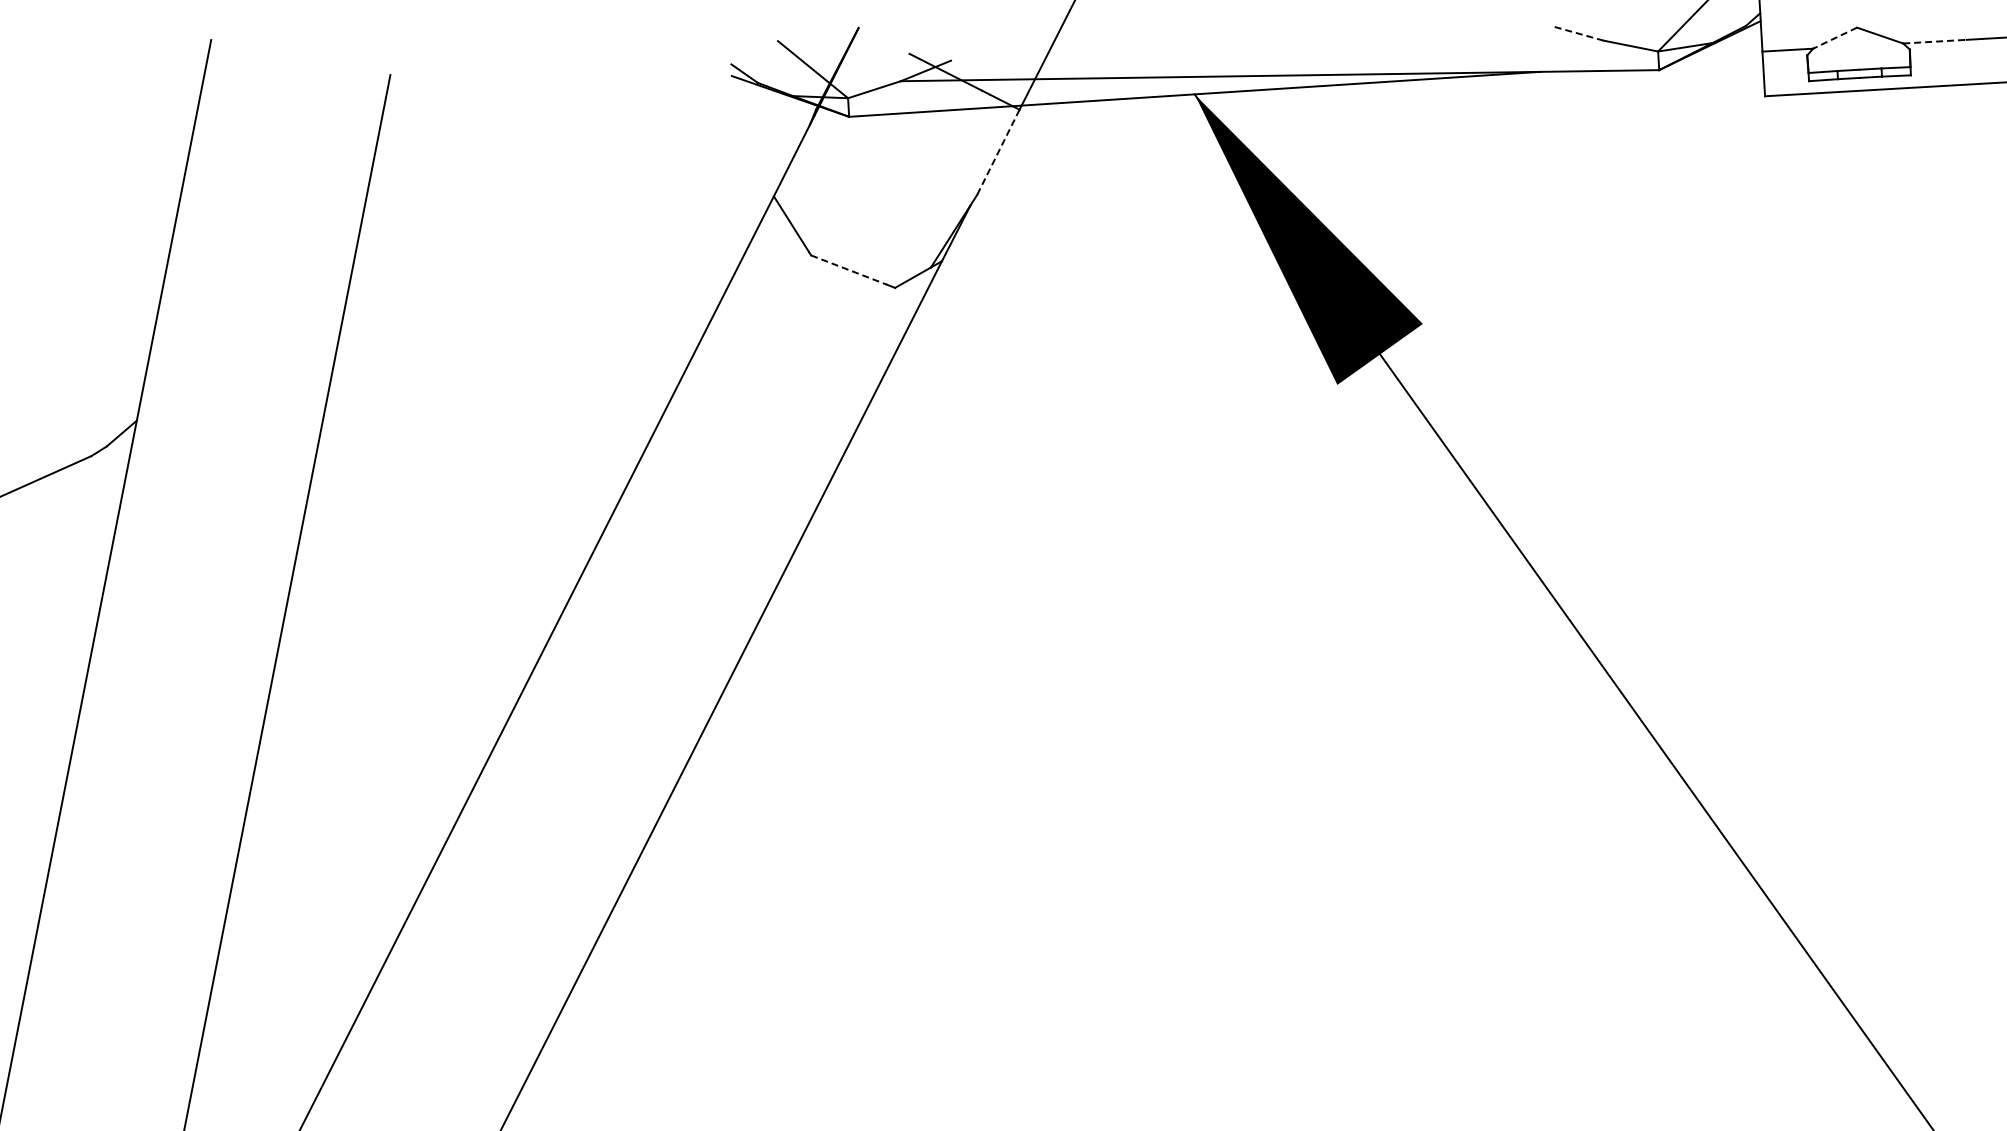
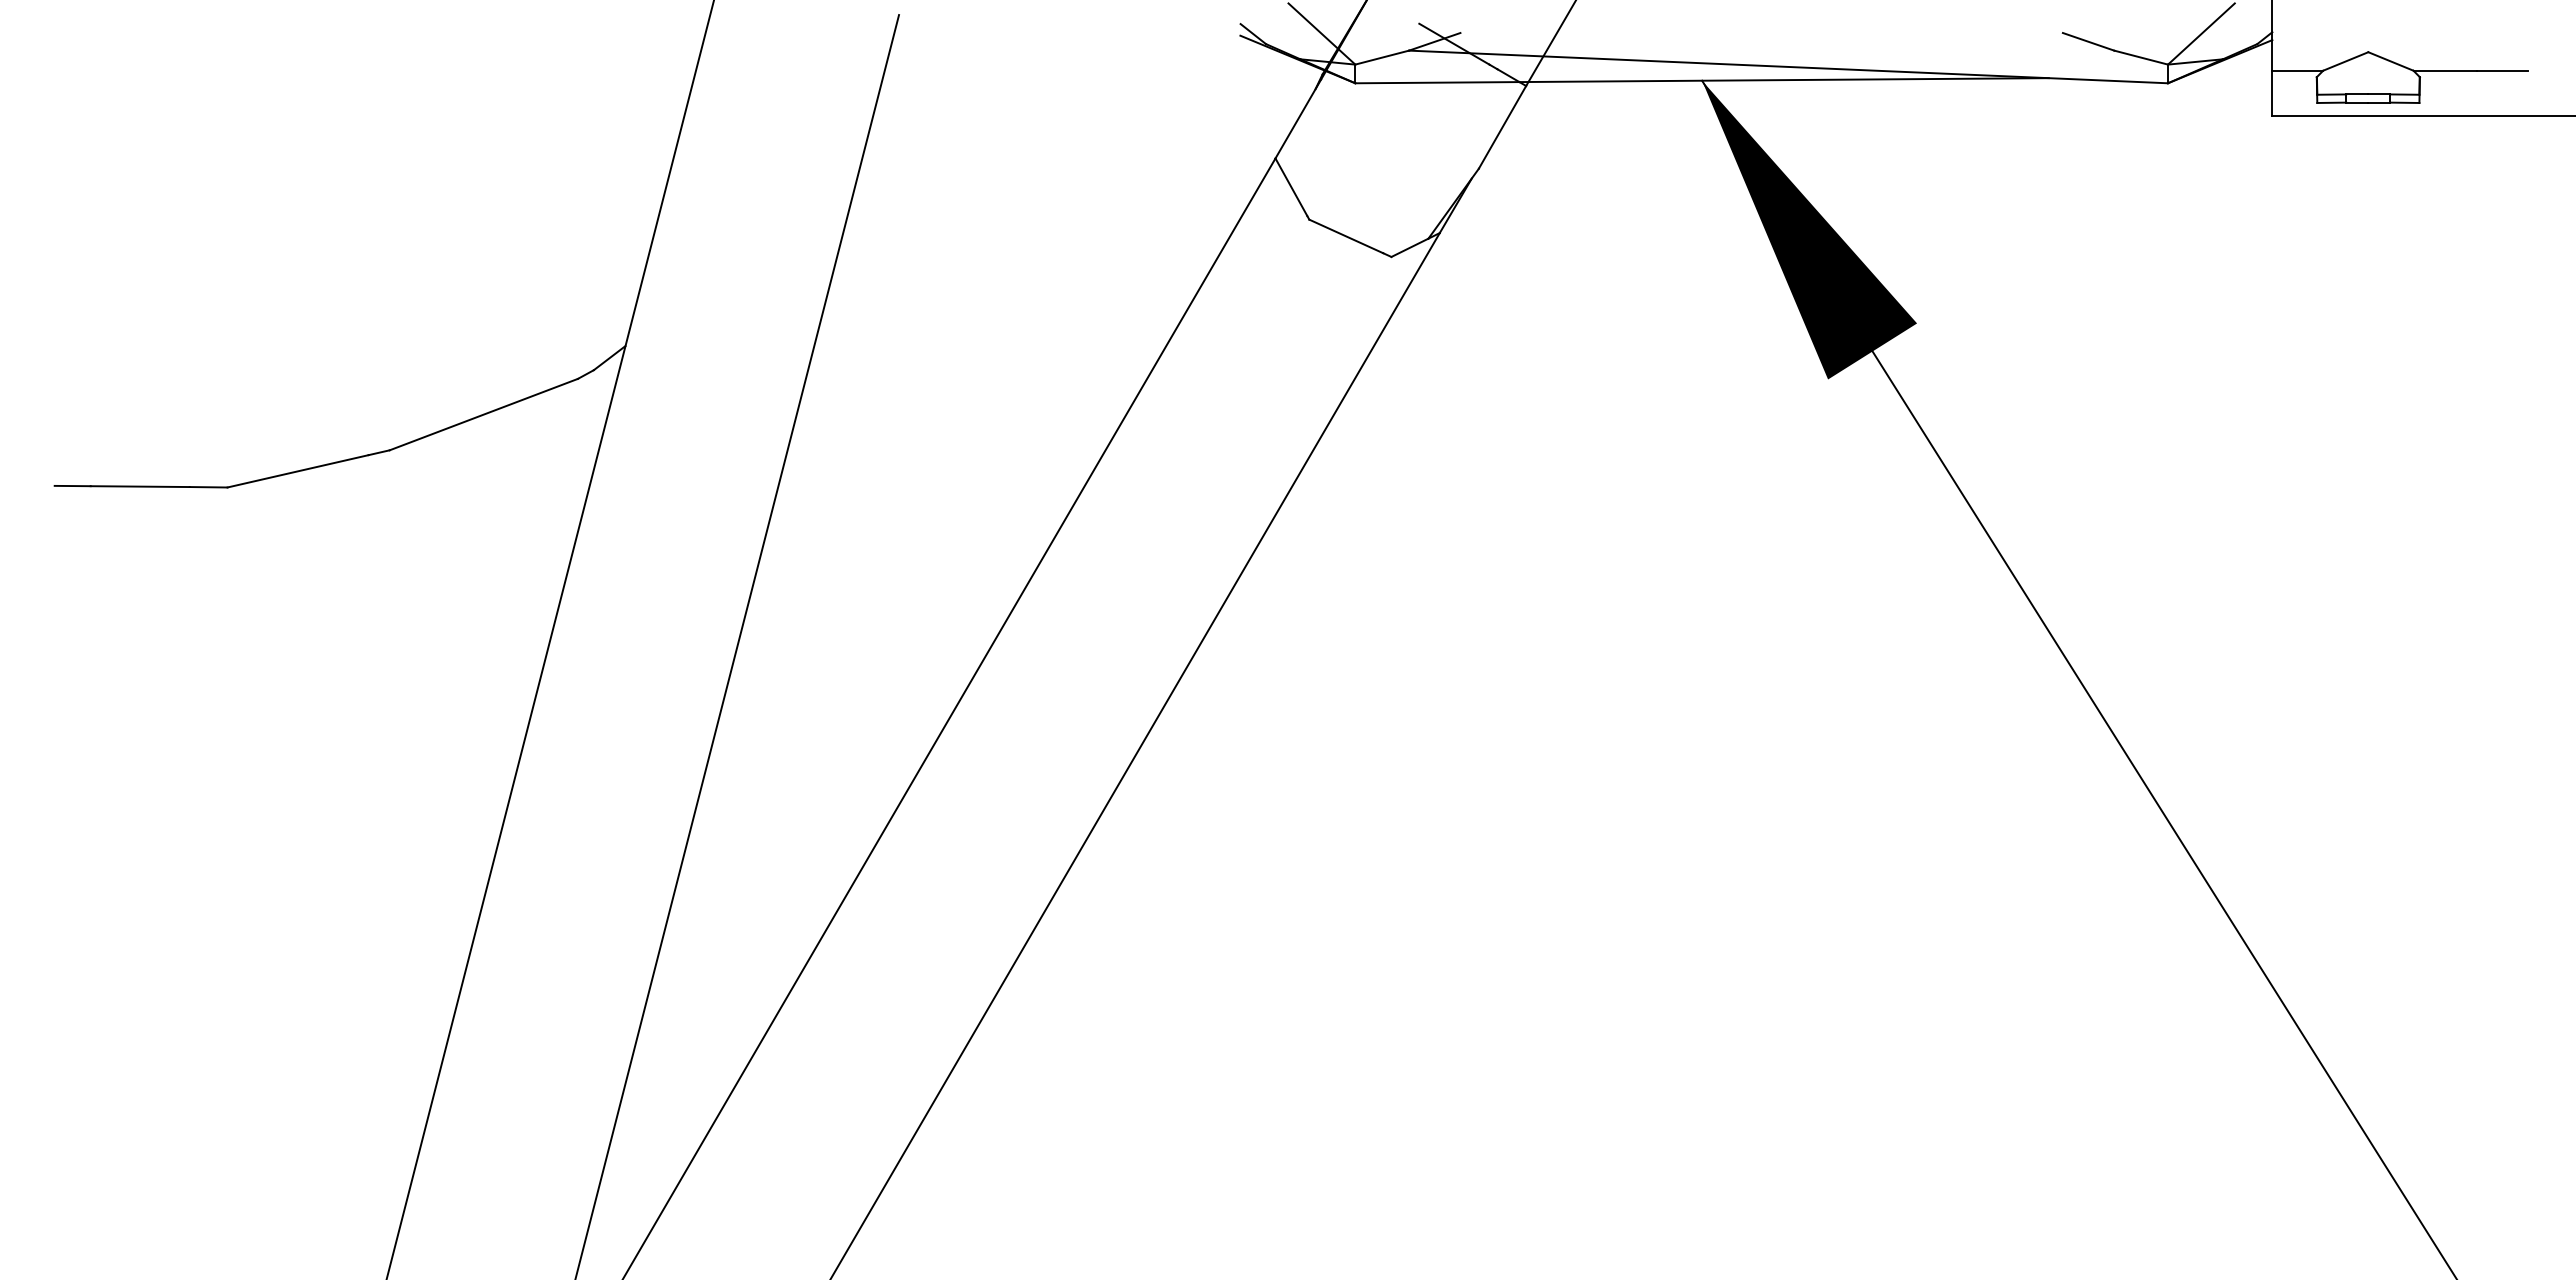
line: (1577, 33) -> (2088, 41), dashed -> solid
line: (1834, 38) -> (2345, 61), dashed -> solid
line: (1935, 41) -> (2445, 70), dashed -> solid
line: (998, 152) -> (1502, 127), dashed -> solid
line: (849, 270) -> (1346, 236), dashed -> solid

